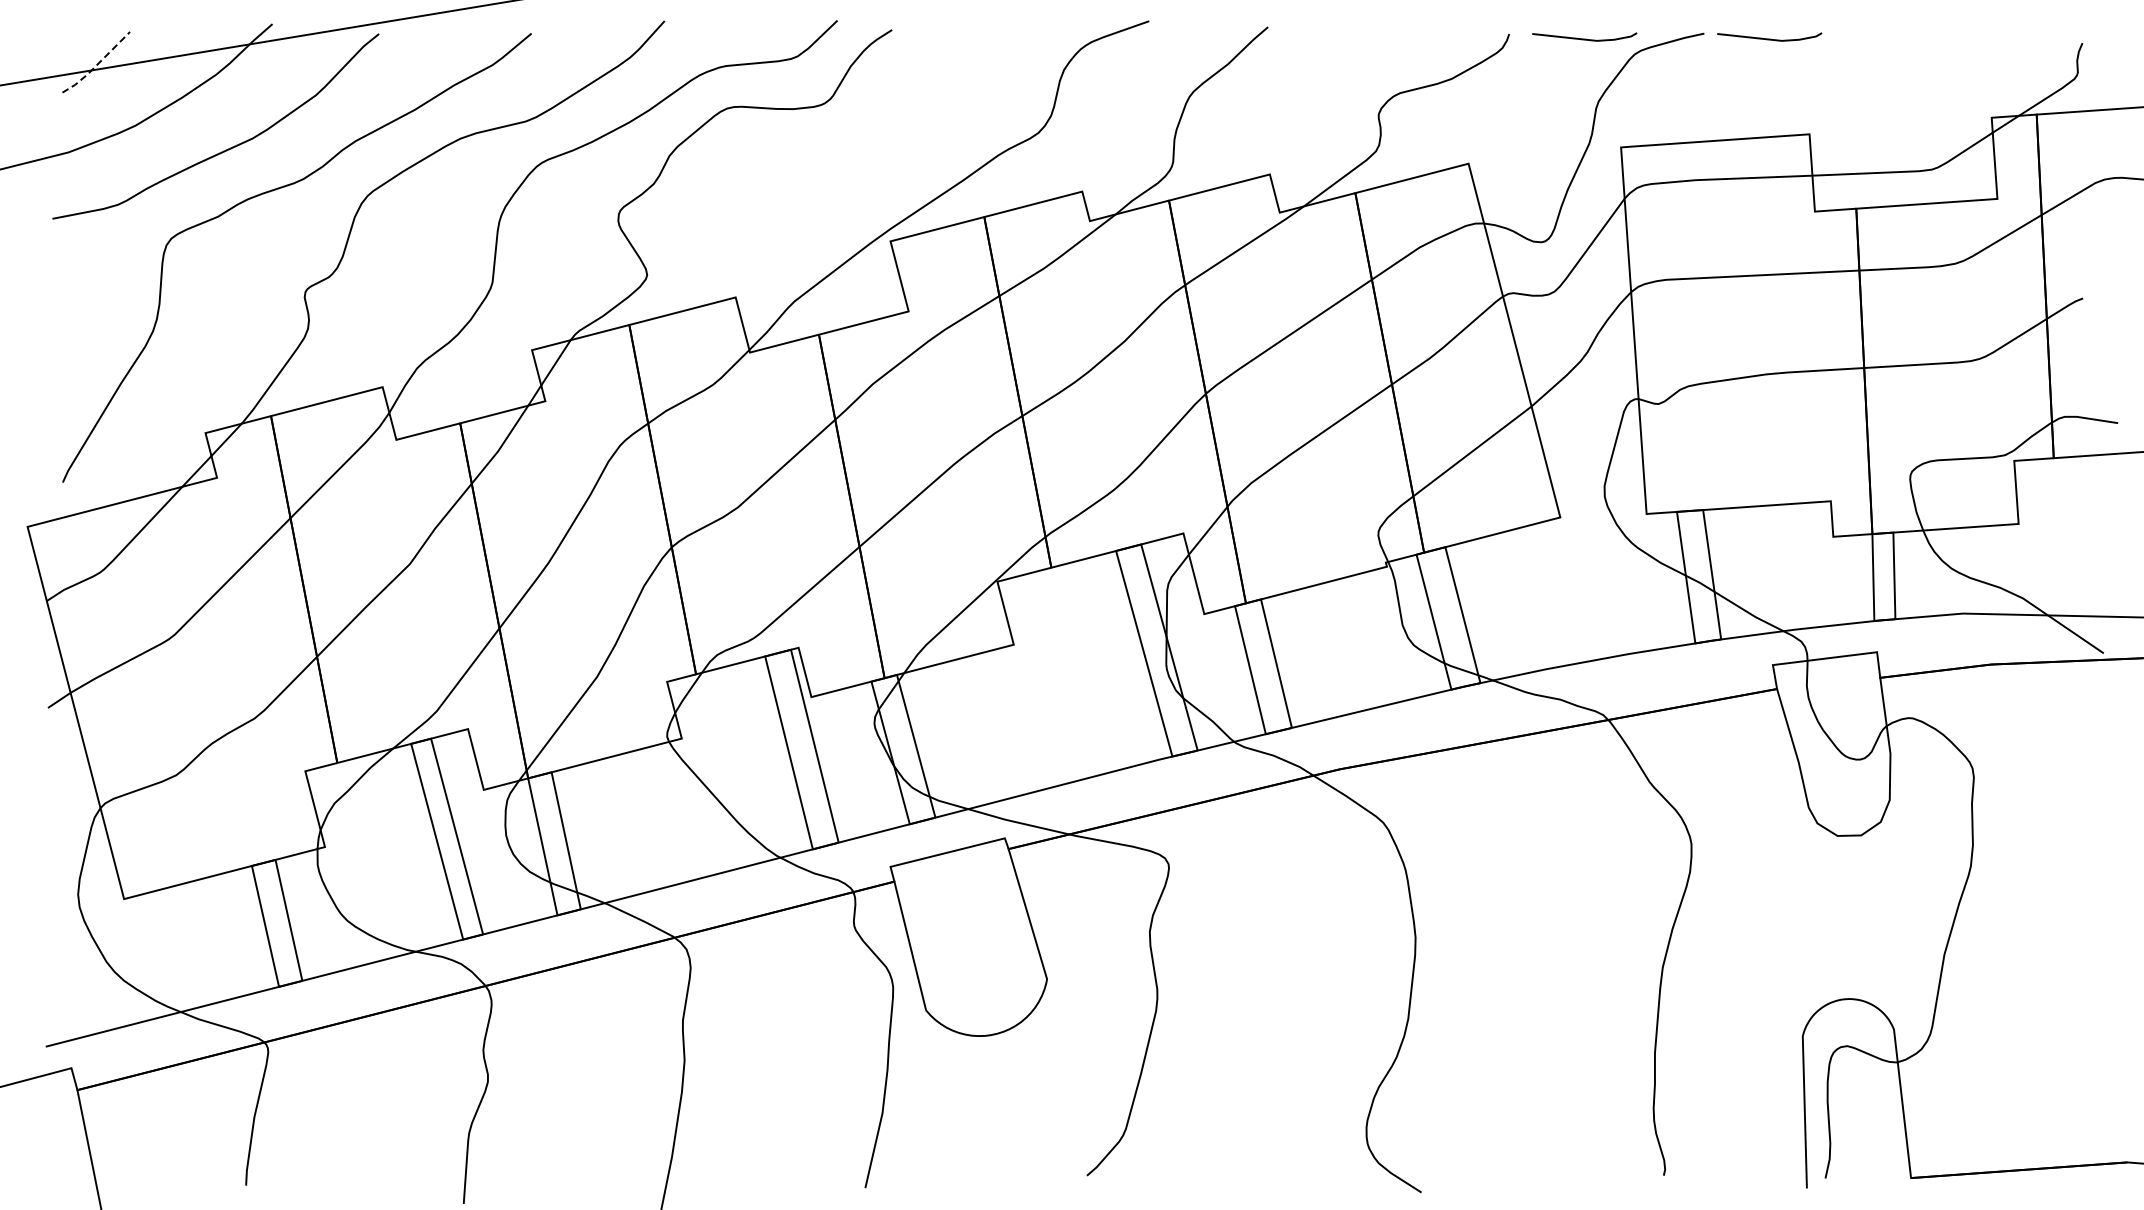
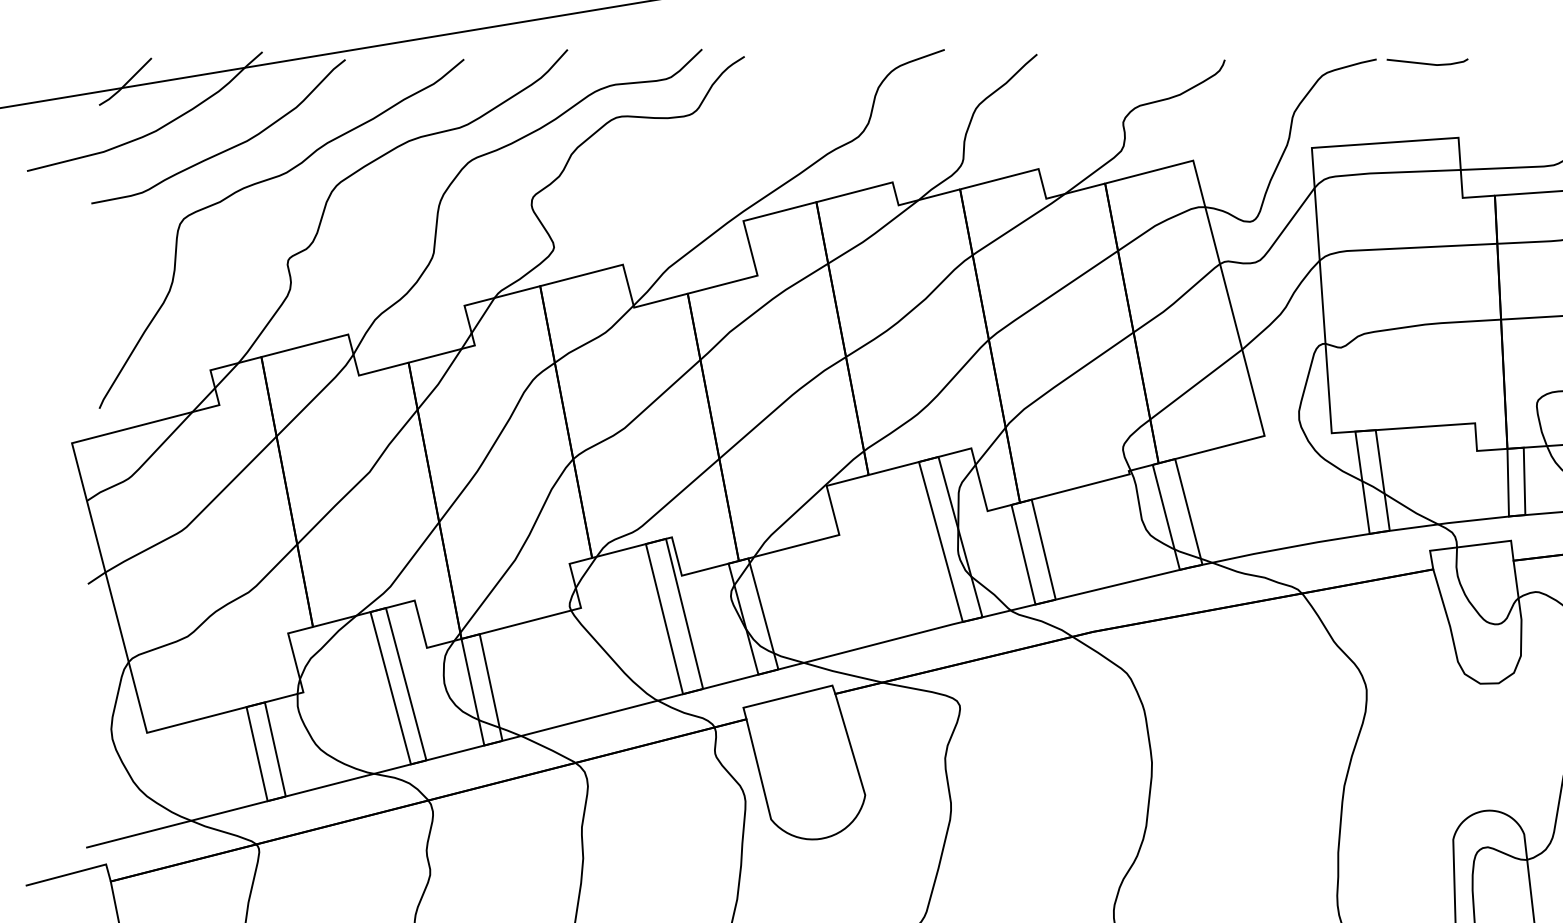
line: (1584, 38) -> (1283, 63), removed
line: (97, 65) -> (126, 84), dashed -> solid

